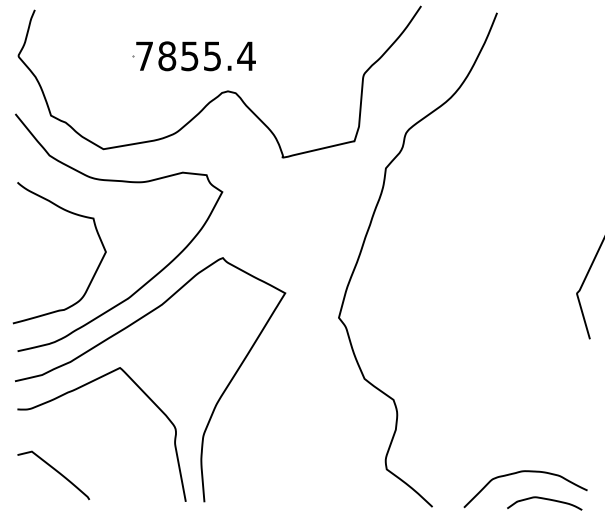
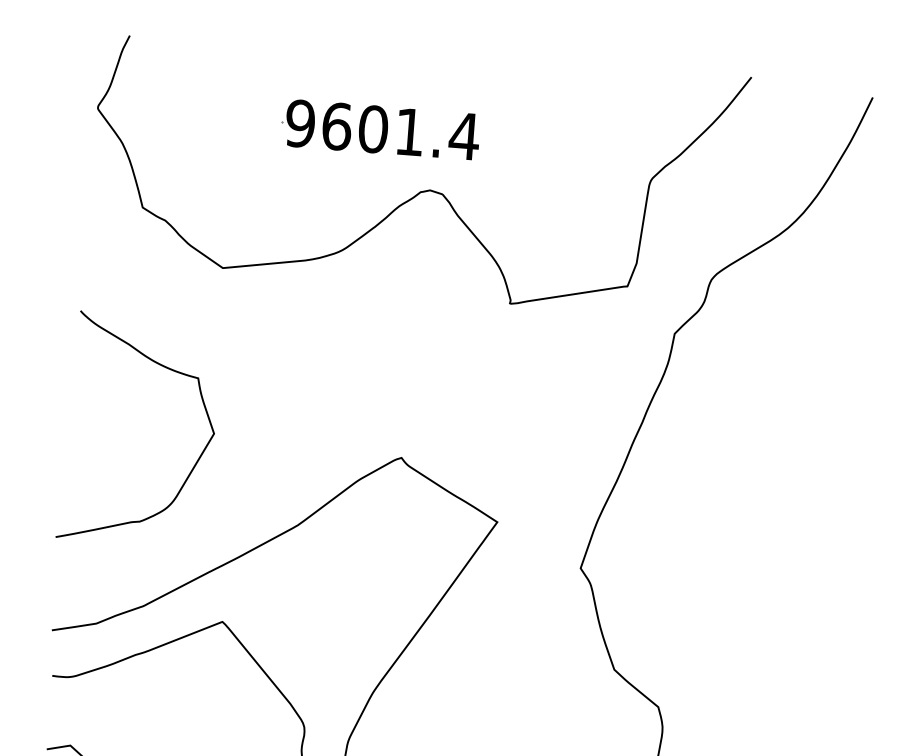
text: (177, 56) -> (353, 128), 7855.4 -> 9601.4
curve: (121, 182) -> (247, 323), removed

